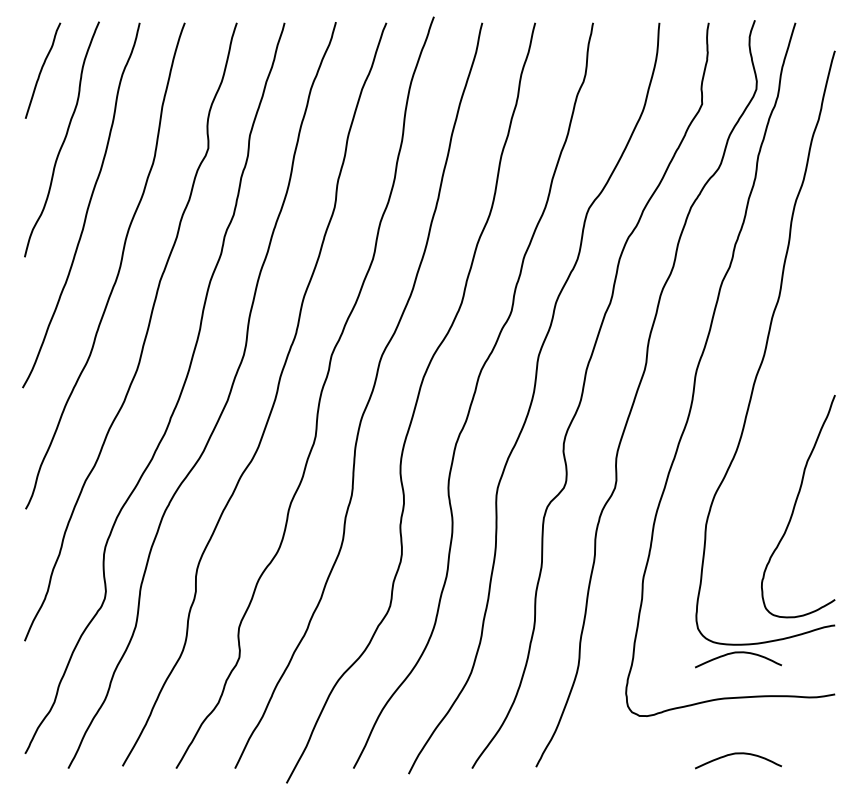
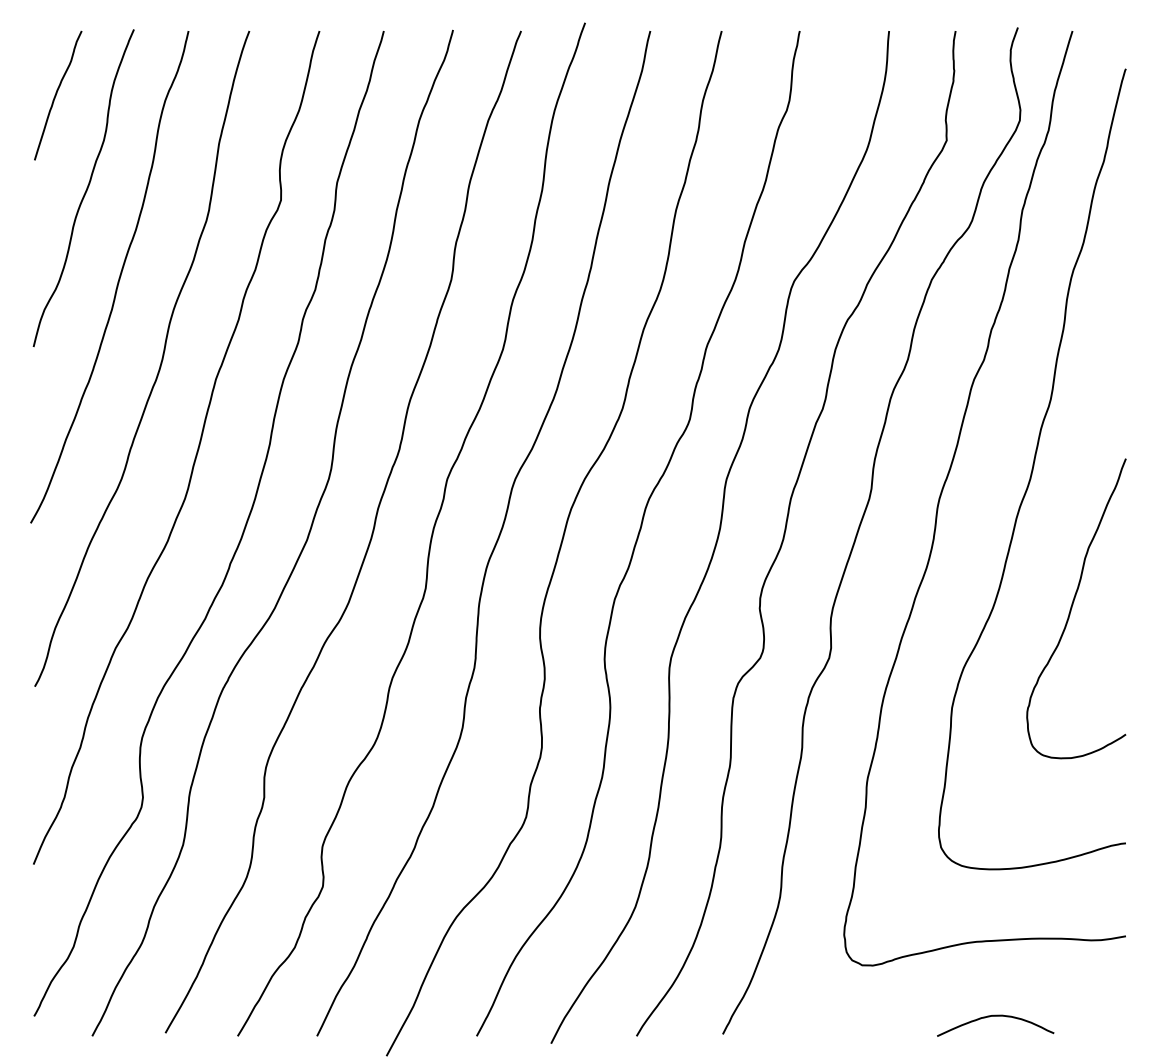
curve: (795, 506) -> (1072, 608), moved
curve: (738, 653) -> (995, 881), removed

